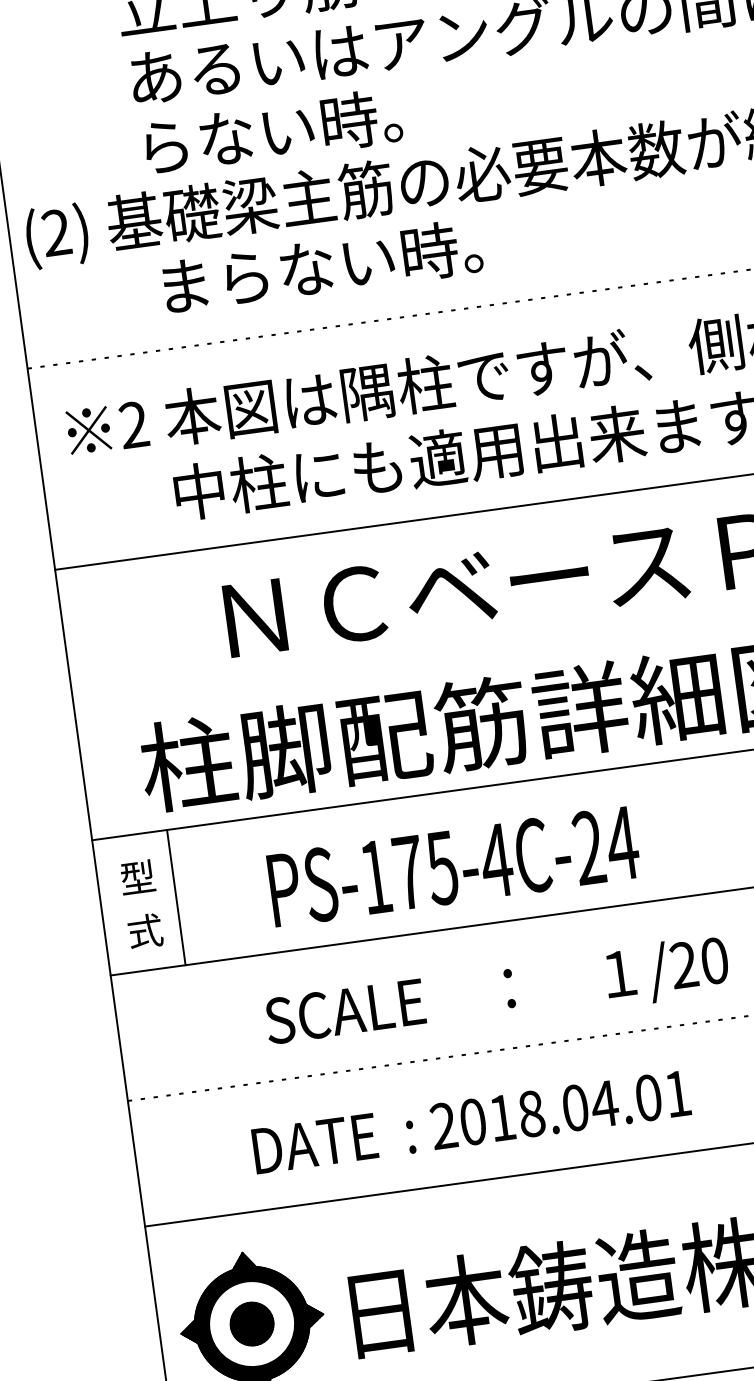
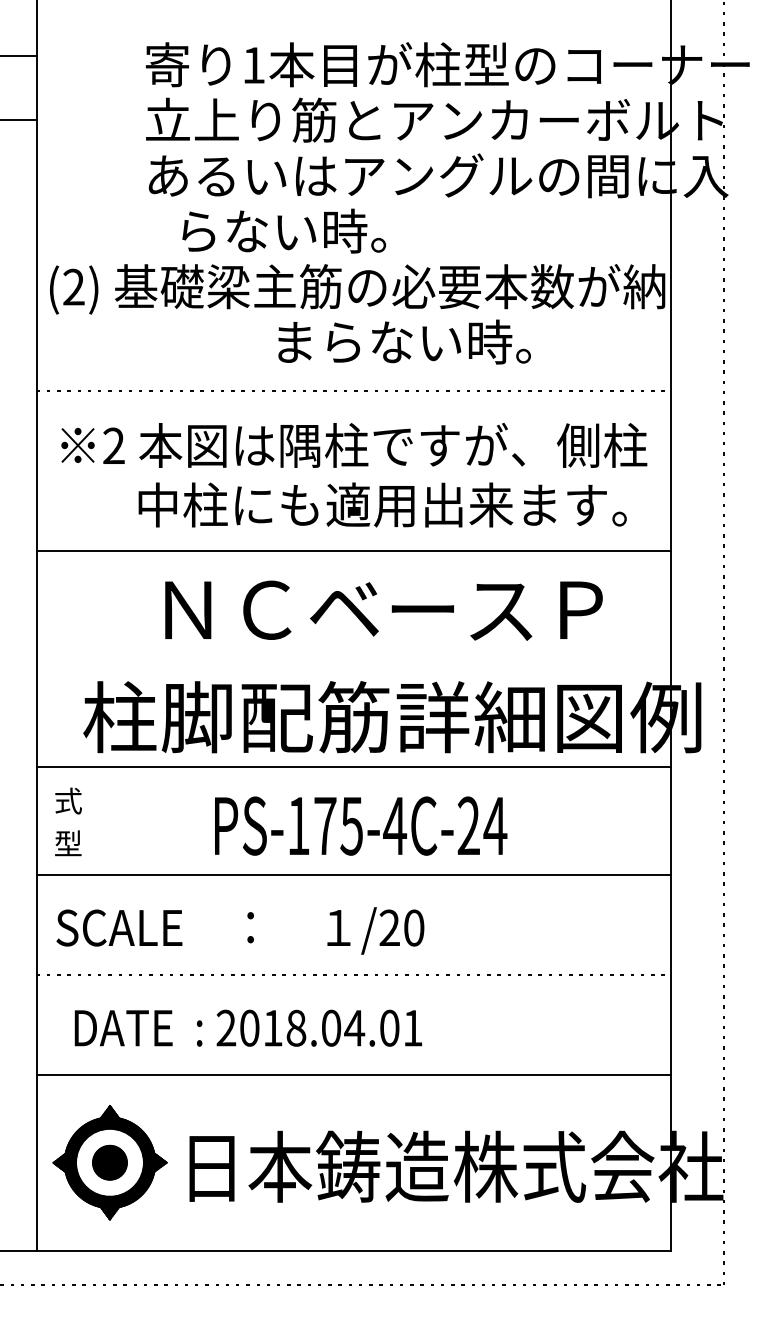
text: (273, 130) -> (284, 230), moved
text: (322, 265) -> (404, 341), moved
text: (454, 865) -> (361, 825), moved
text: (137, 877) -> (68, 800), 型 -> 式
line: (176, 897) -> (96, 820), removed
text: (145, 930) -> (68, 843), 式 -> 型
text: (497, 993) -> (240, 930), moved
text: (470, 1121) -> (247, 1027), moved

